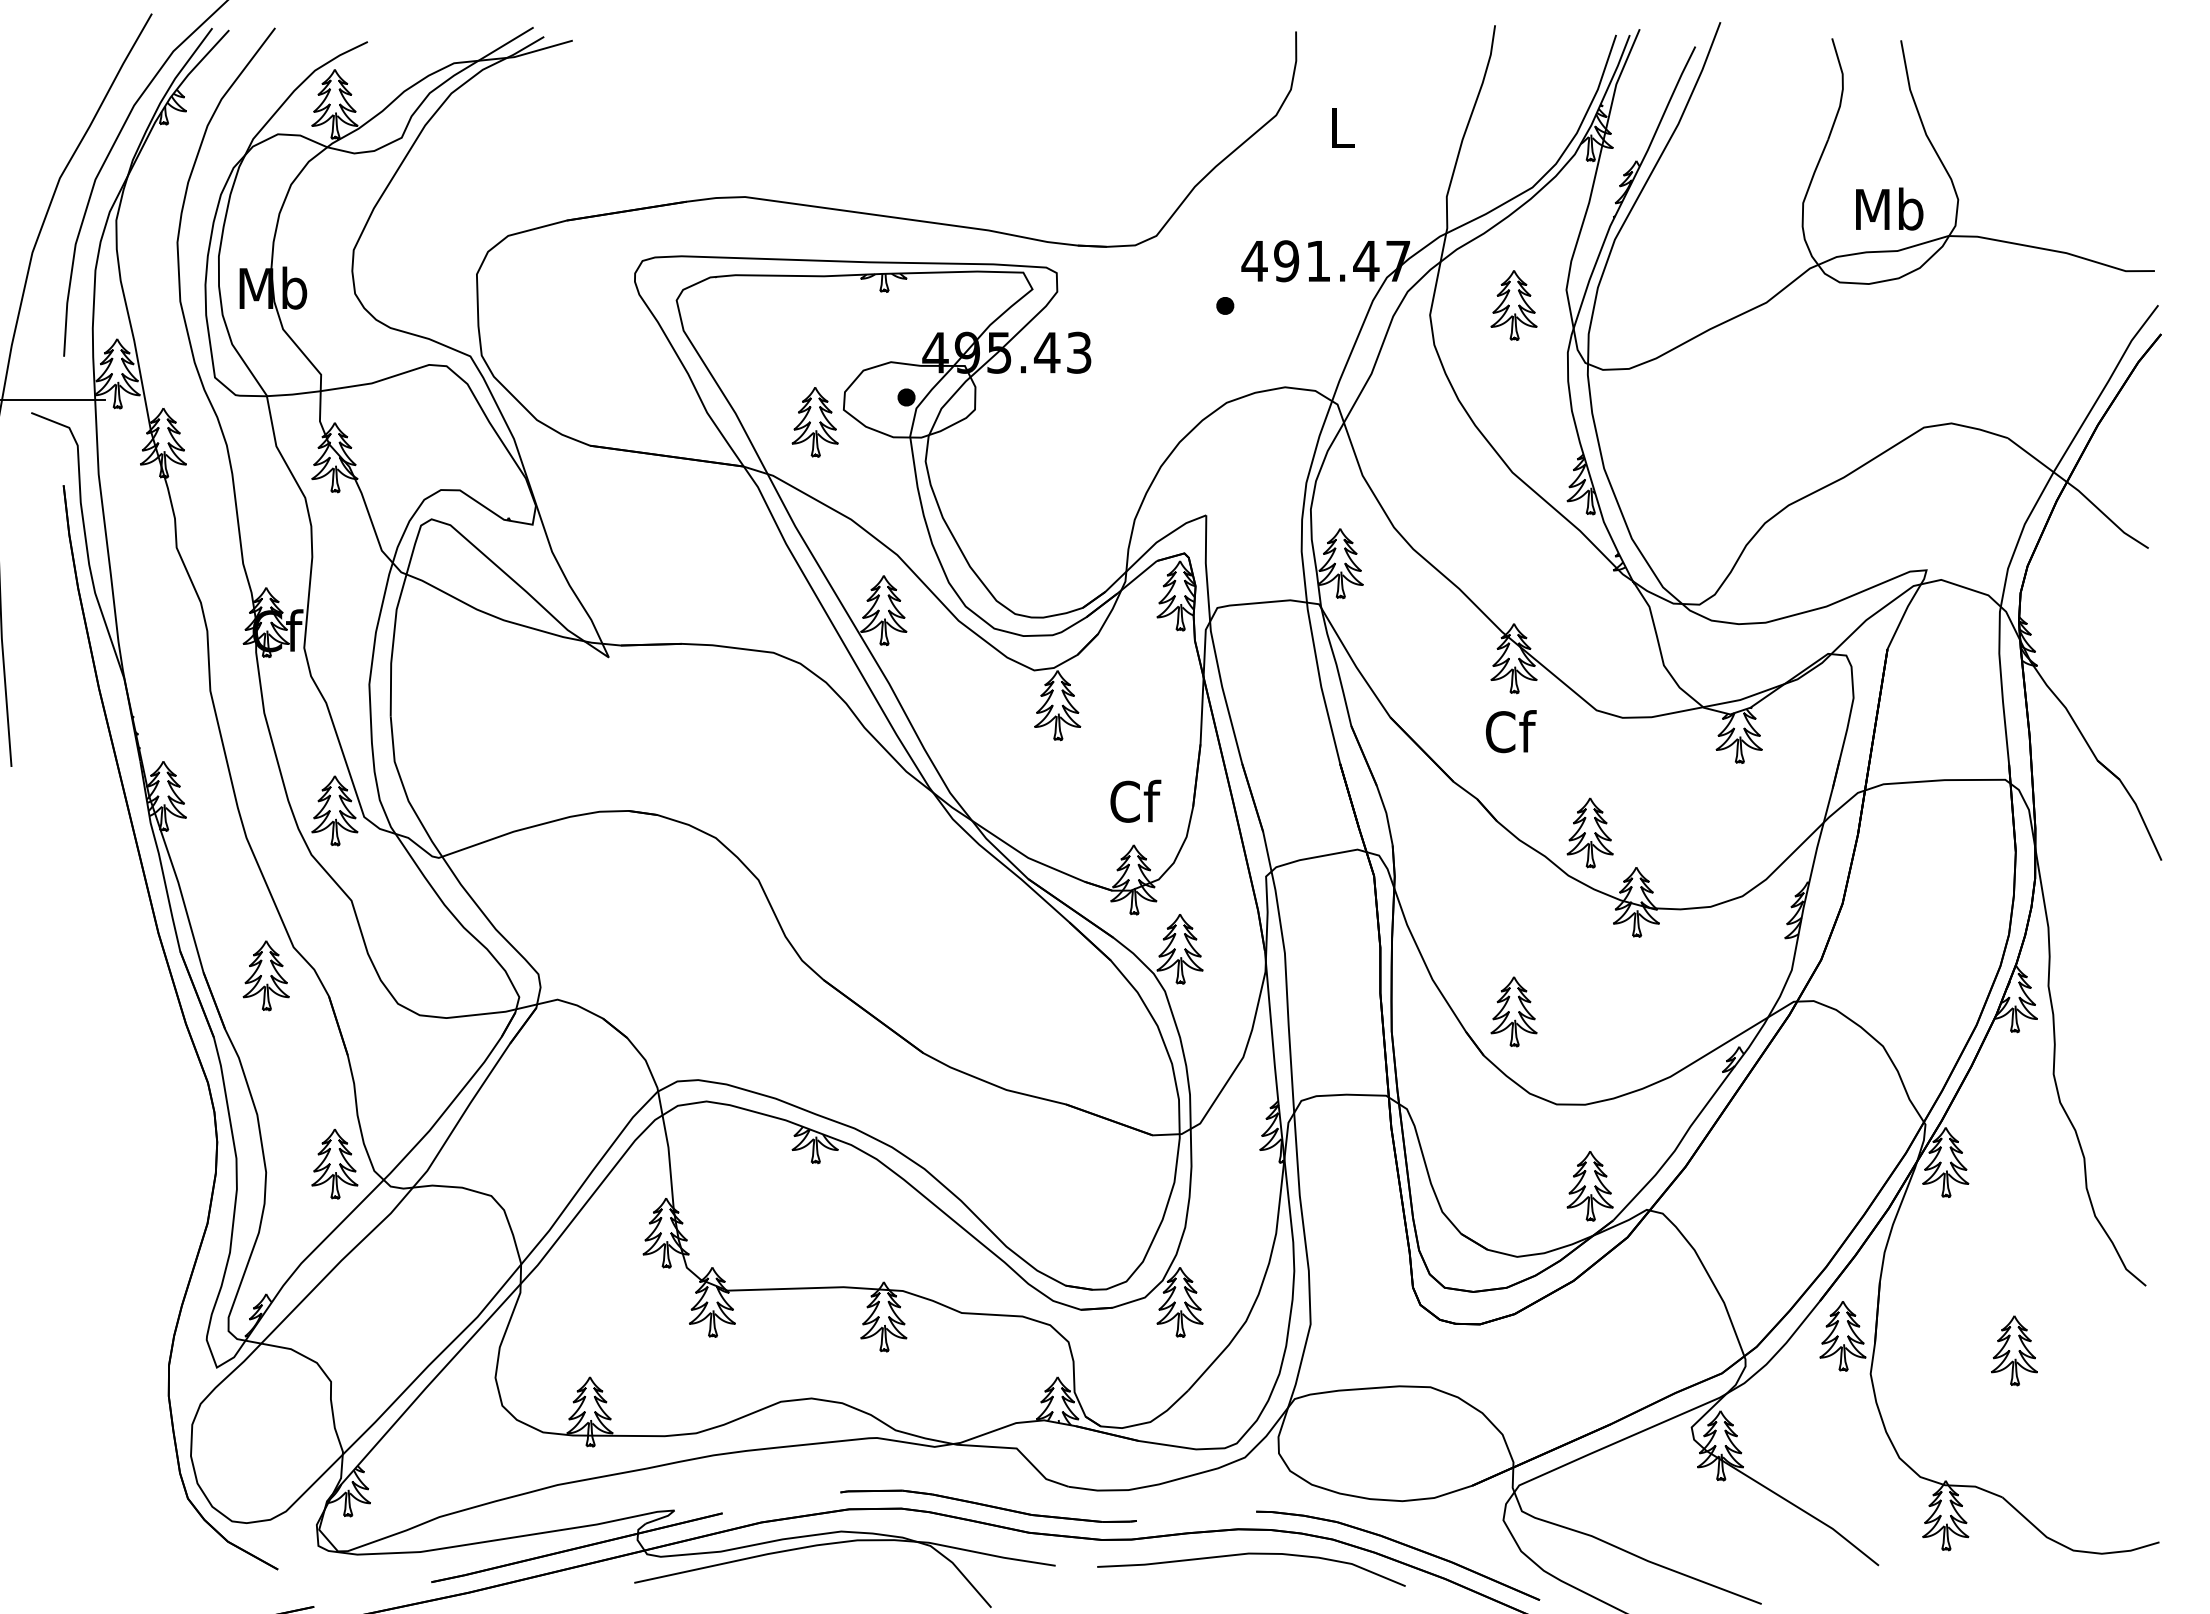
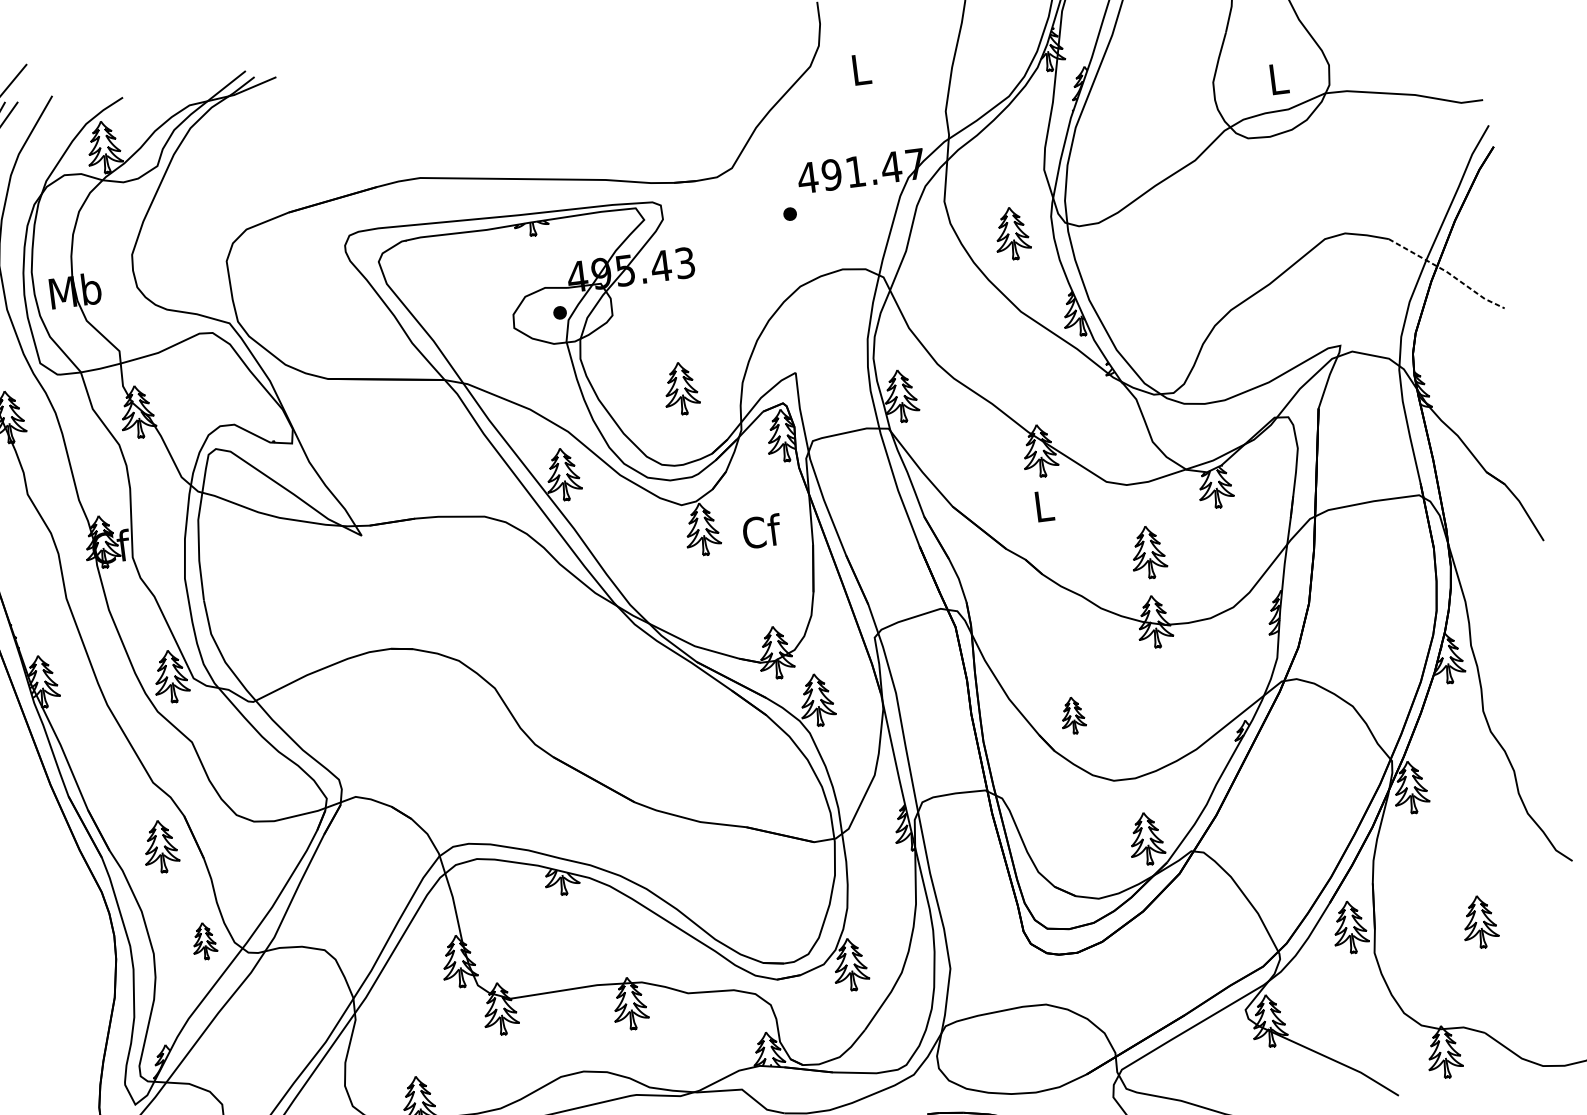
text: (1889, 208) -> (1278, 78), Mb -> L
part: (1513, 305) -> (1011, 233), moved
part: (814, 422) -> (680, 388), moved
line: (2080, 492) -> (1448, 272), solid -> dashed
text: (1510, 731) -> (1044, 505), Cf -> L
text: (1135, 800) -> (761, 530), moved
part: (1589, 832) -> (1148, 552), moved
part: (265, 975) -> (160, 846), moved
part: (1513, 1011) -> (1072, 715), size x0.7
part: (334, 1164) -> (204, 941), size x0.7

